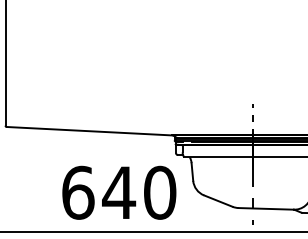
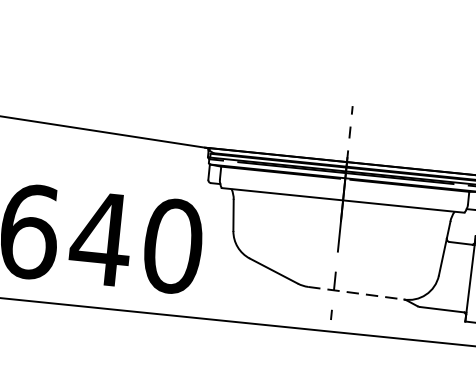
line: (266, 208) -> (357, 292), solid -> dashed

